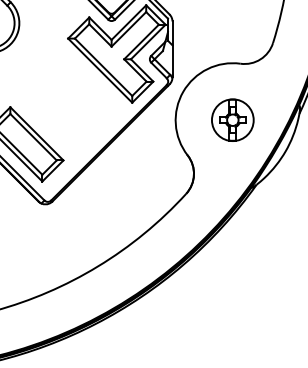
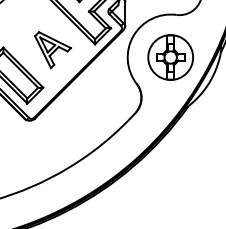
part: (76, 110) -> (53, 50), added
part: (232, 119) -> (170, 56), size x1.43

